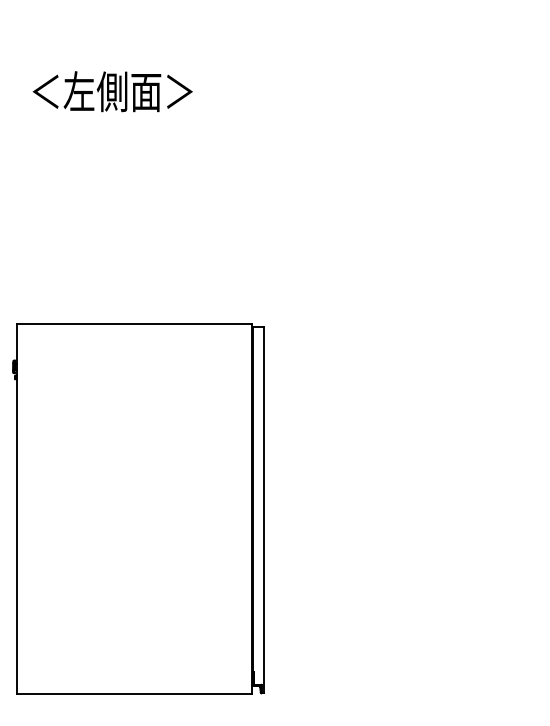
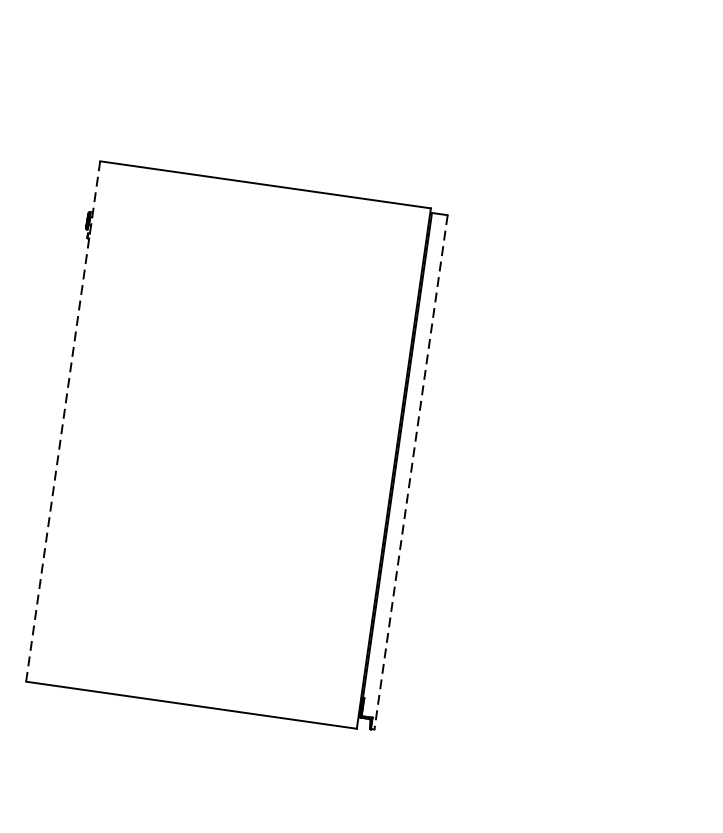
line: (16, 509) -> (63, 421), solid -> dashed
line: (264, 510) -> (411, 472), solid -> dashed

